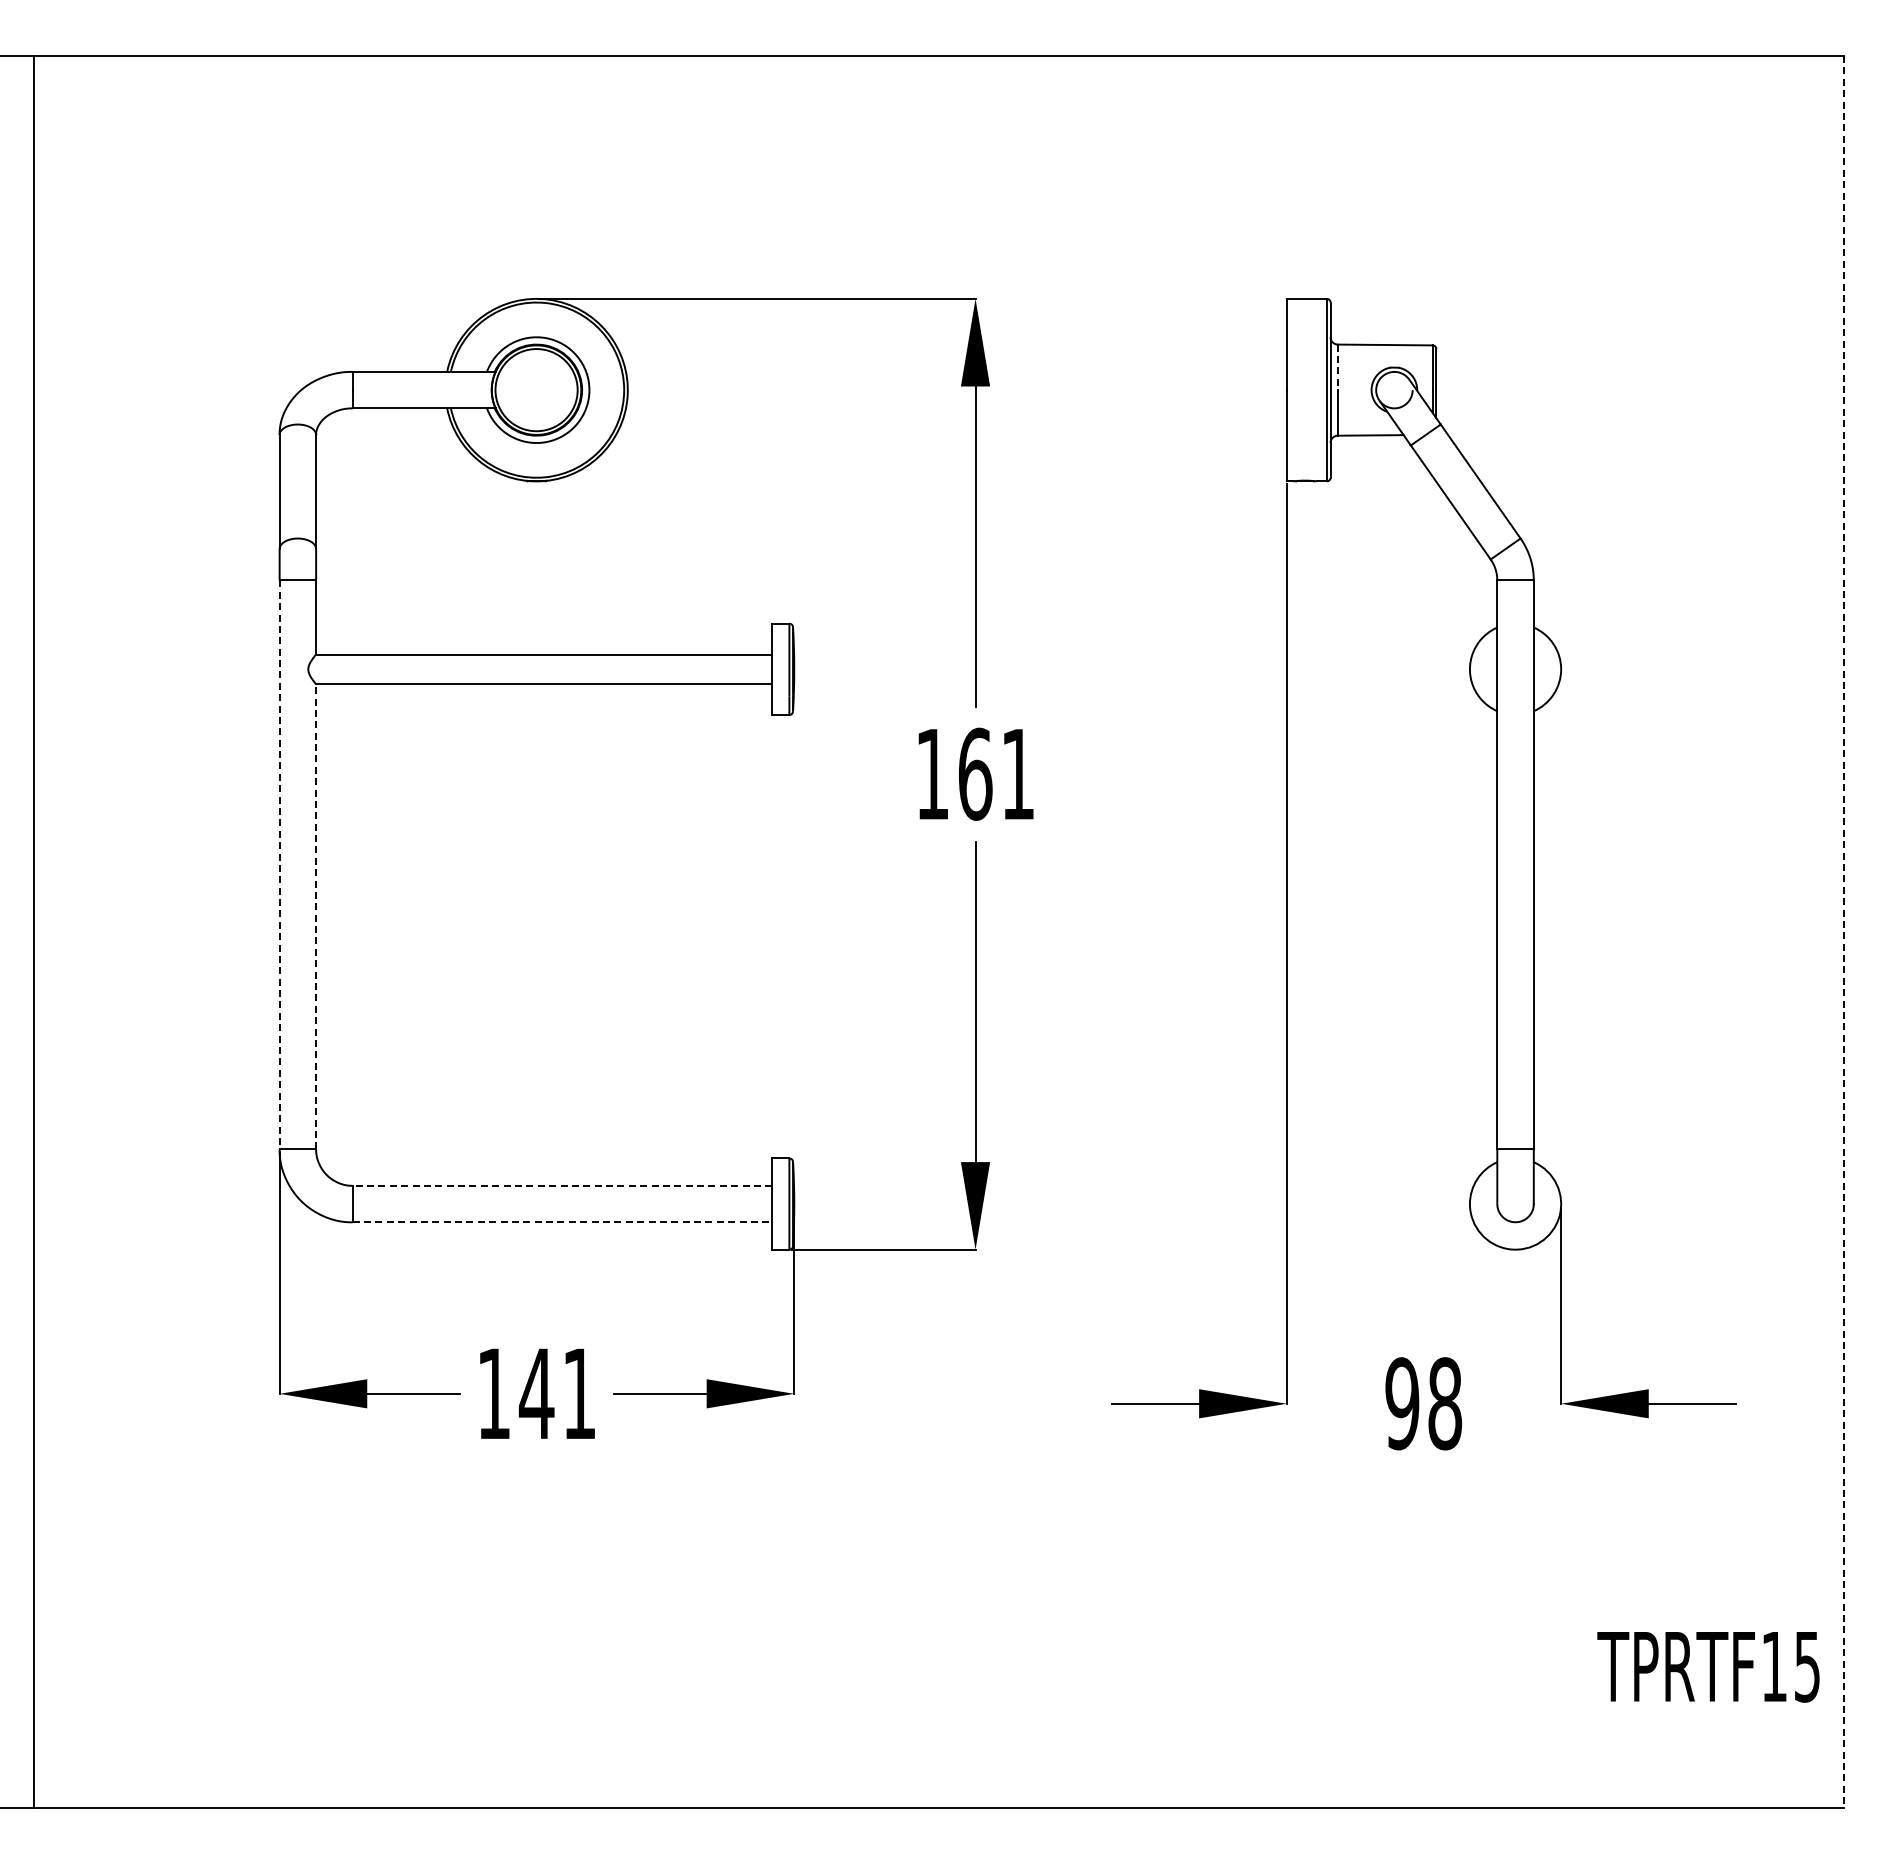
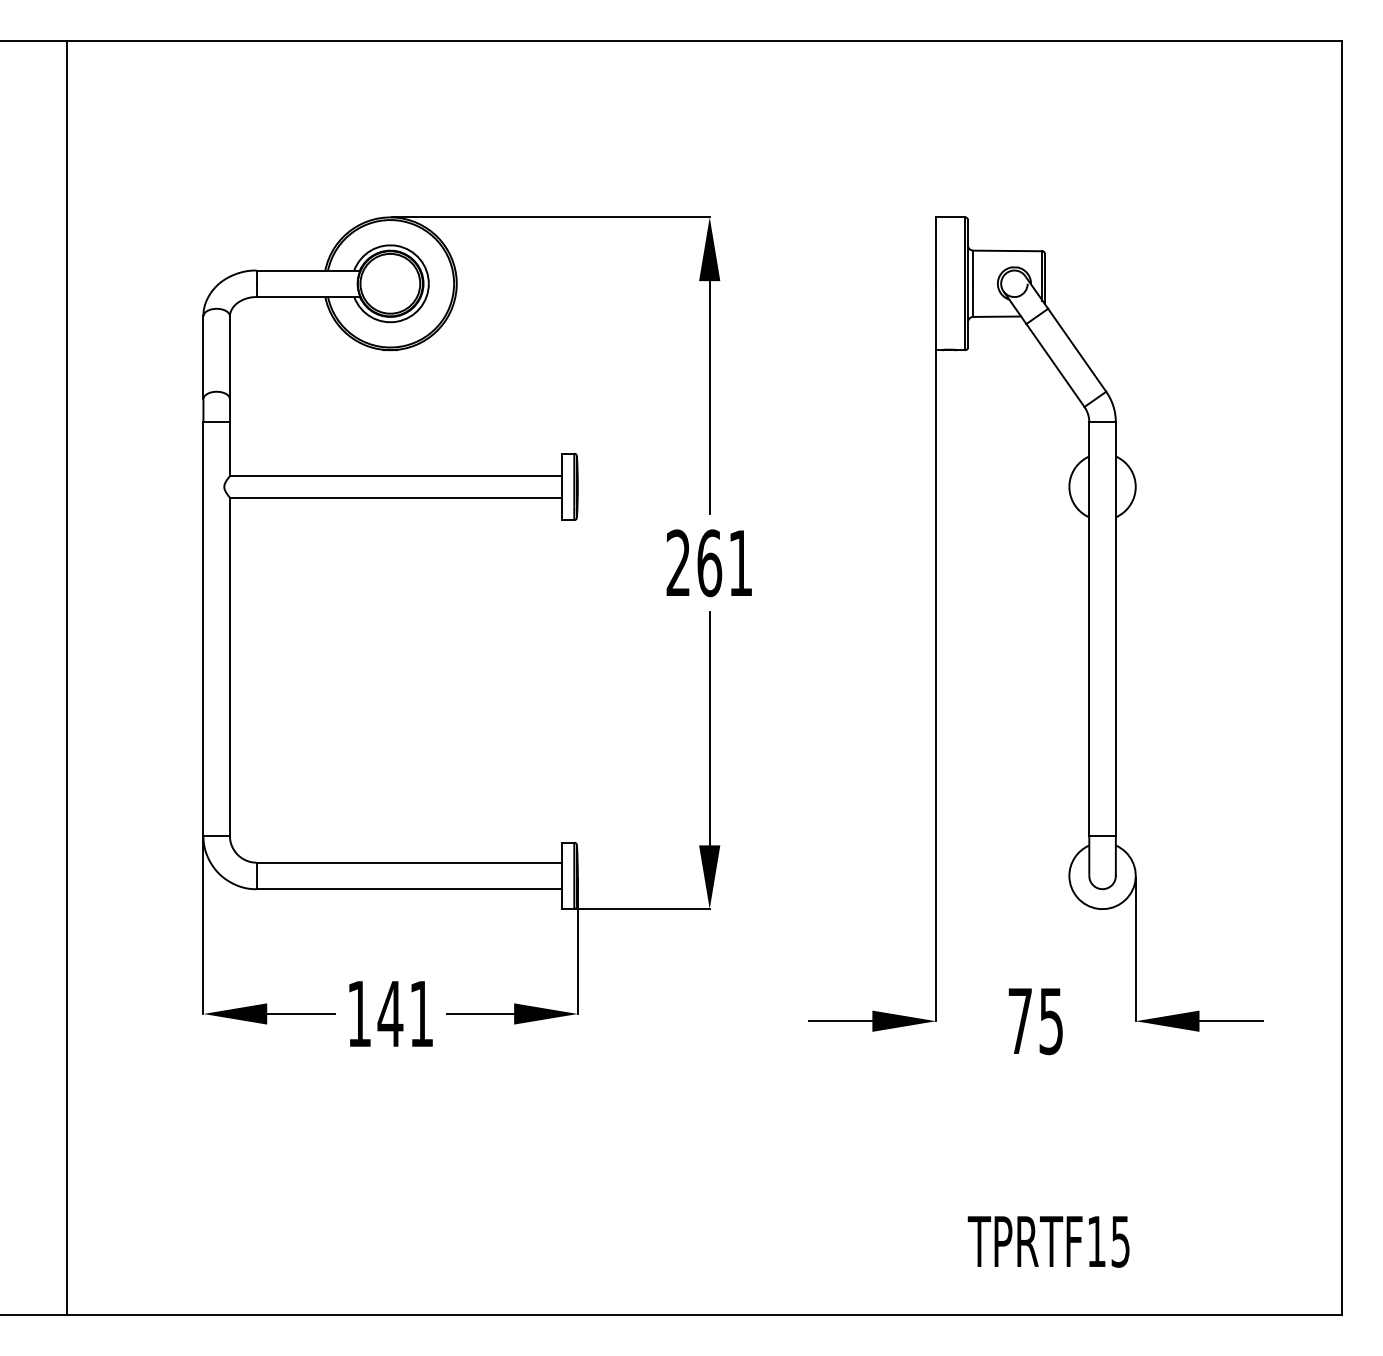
line: (1337, 367) -> (973, 267), dashed -> solid
text: (931, 773) -> (677, 562), 161 -> 261
line: (279, 865) -> (203, 629), dashed -> solid
line: (316, 916) -> (230, 666), dashed -> solid
line: (34, 931) -> (67, 677), moved
line: (1843, 932) -> (1341, 678), dashed -> solid
line: (562, 1185) -> (409, 862), dashed -> solid
line: (562, 1222) -> (409, 889), dashed -> solid
text: (1423, 1403) -> (1035, 1021), 98 -> 75
text: (1708, 1667) -> (1048, 1242), moved

